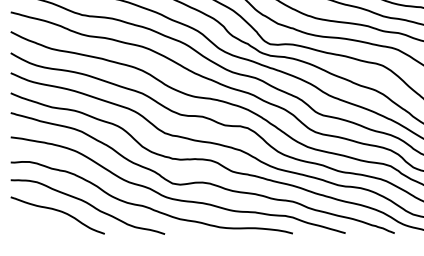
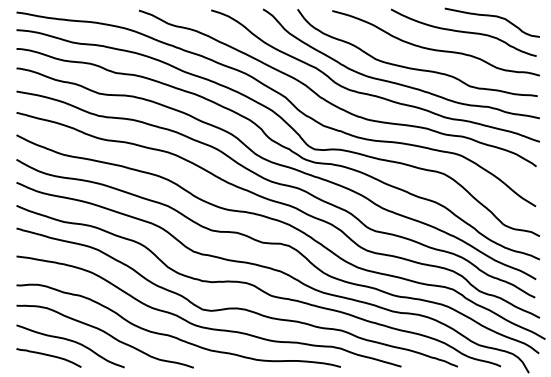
curve: (38, 224) -> (48, 356), added

